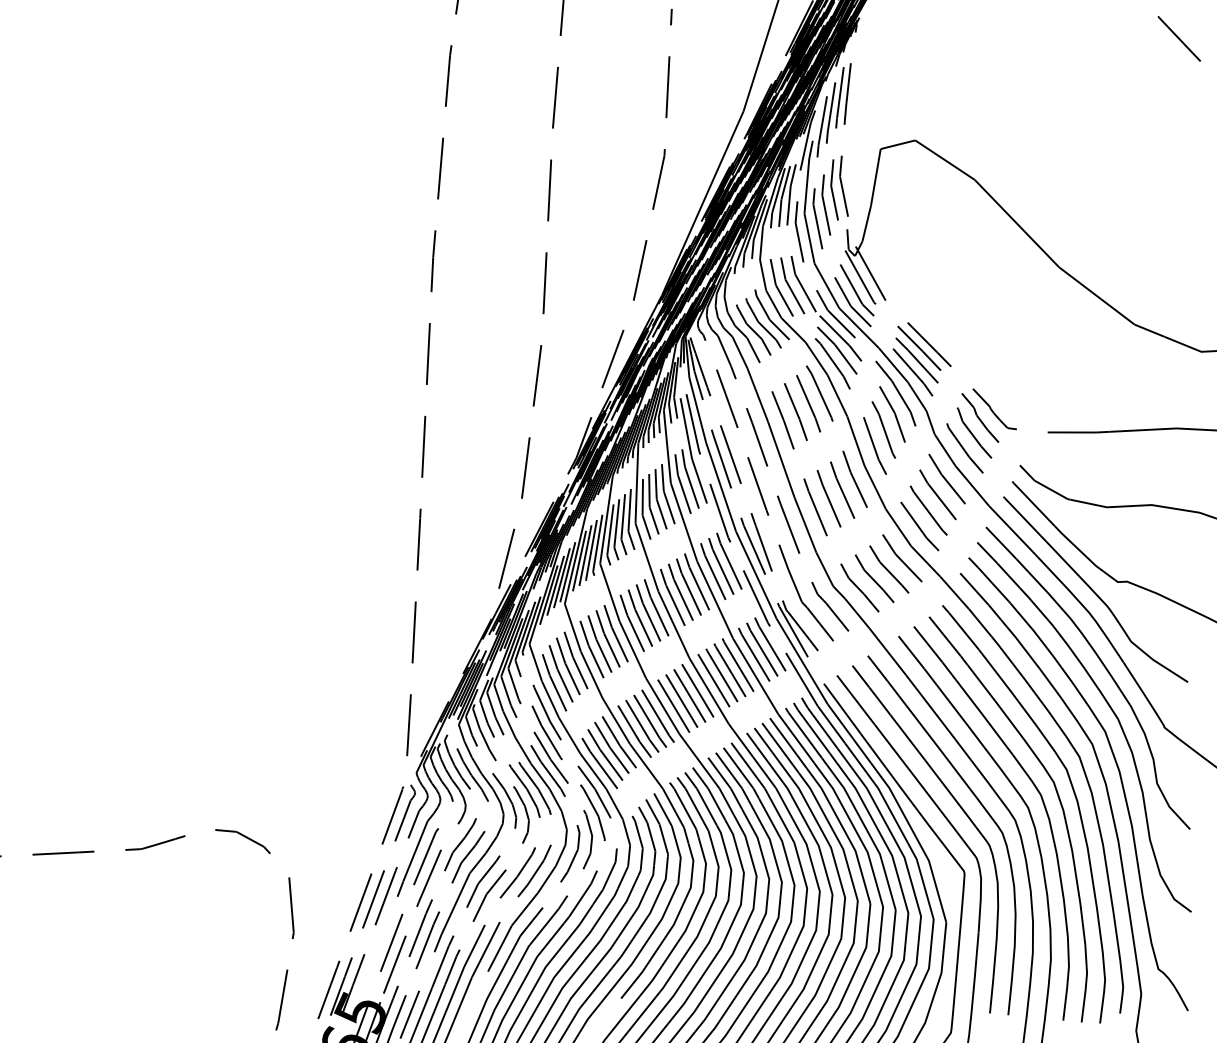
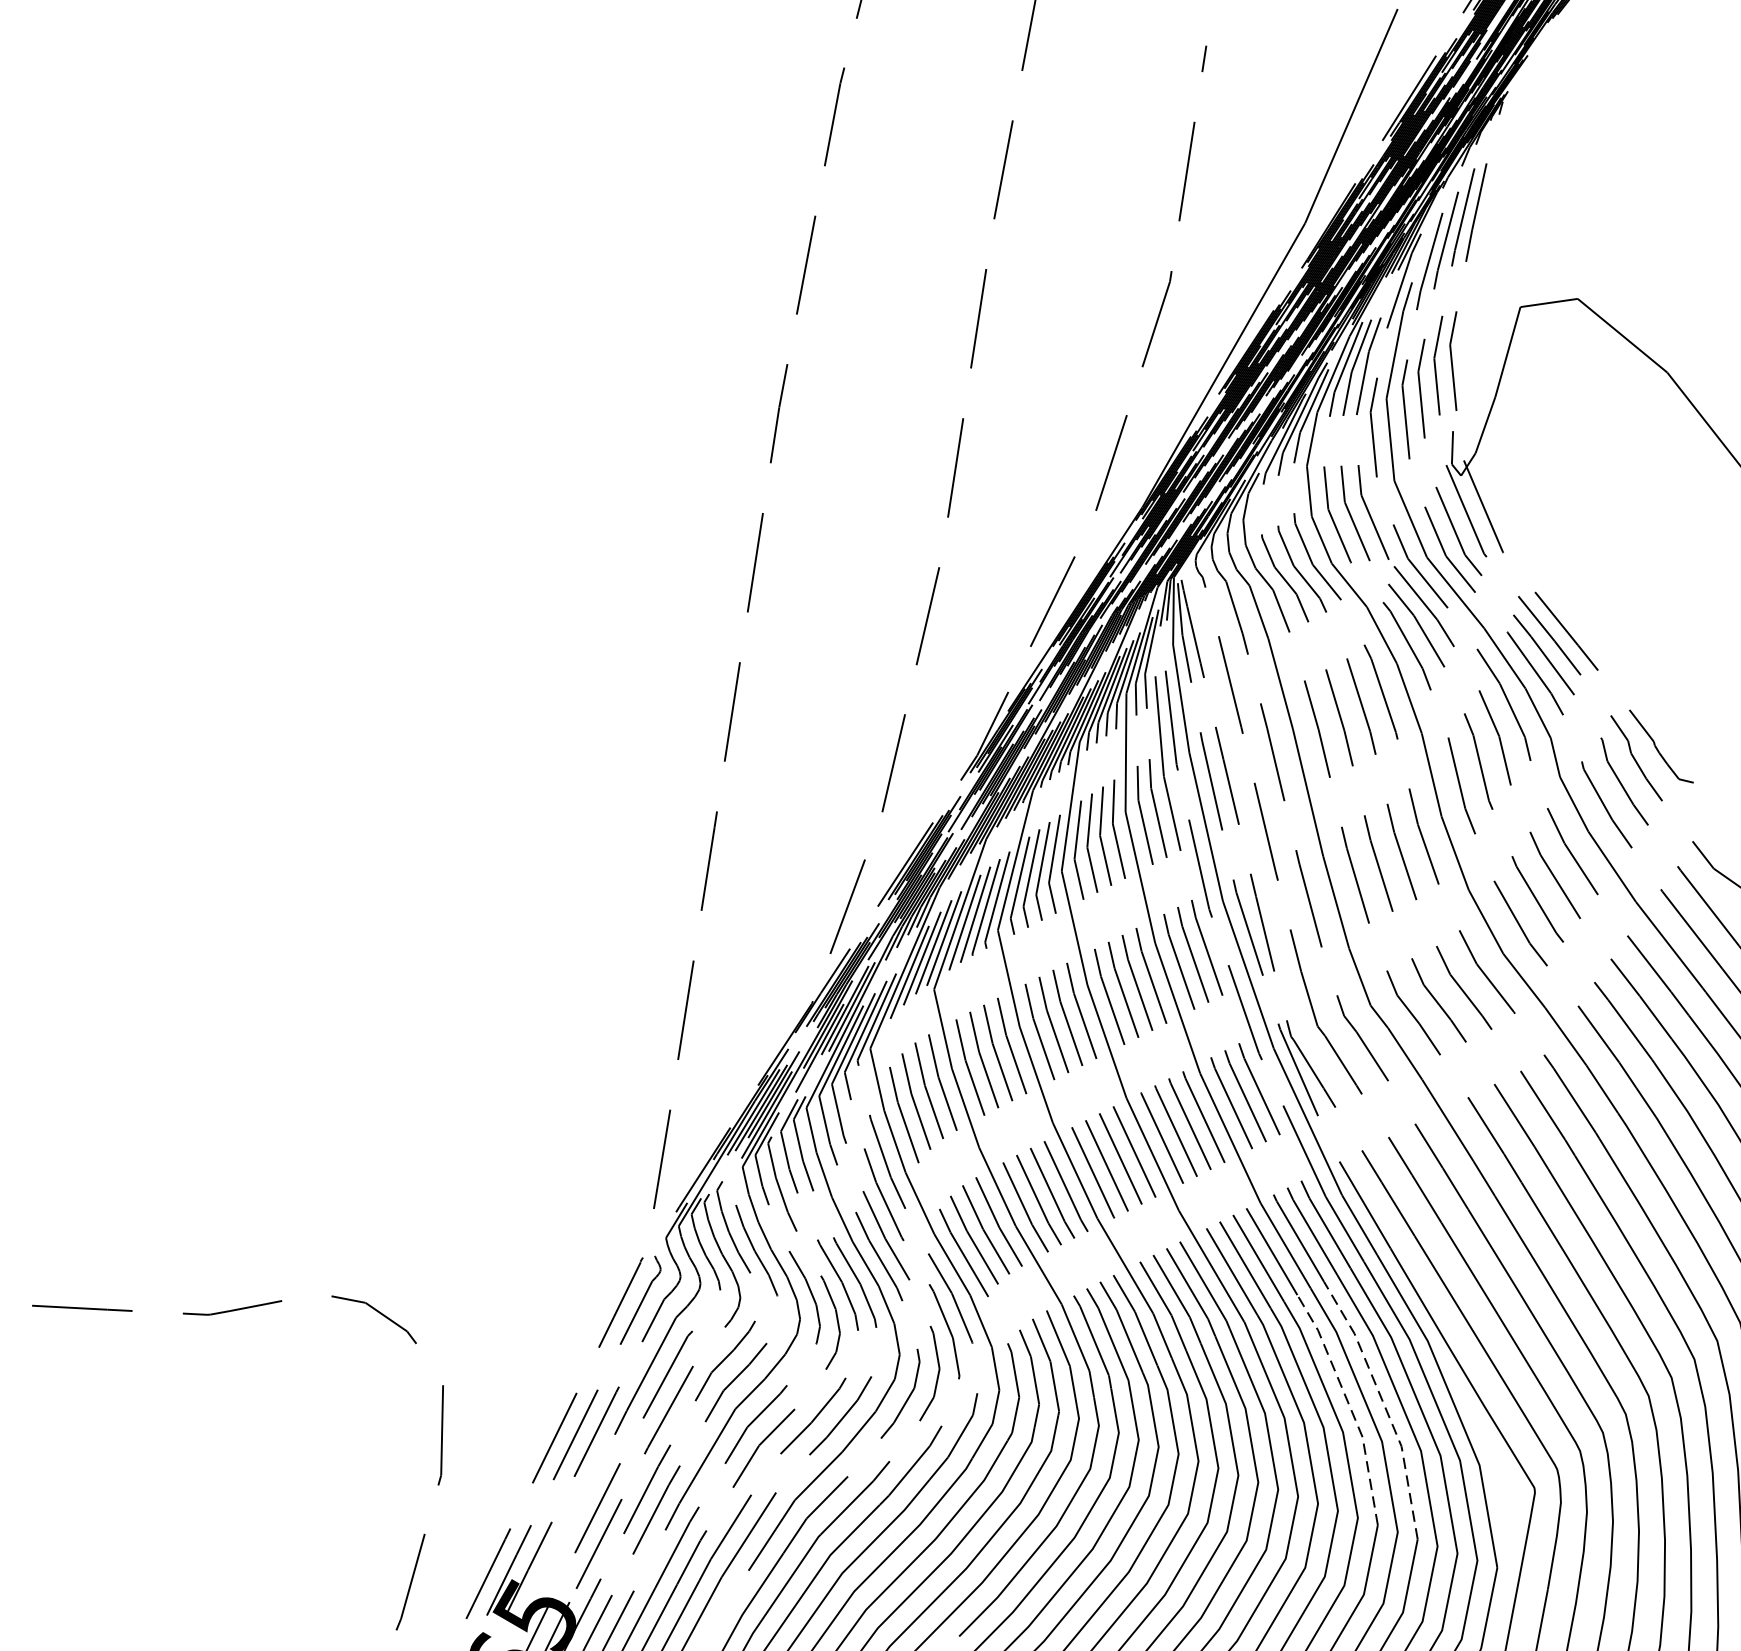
line: (866, 829) -> (1383, 1404), solid -> dashed
line: (845, 832) -> (1349, 1405), solid -> dashed

